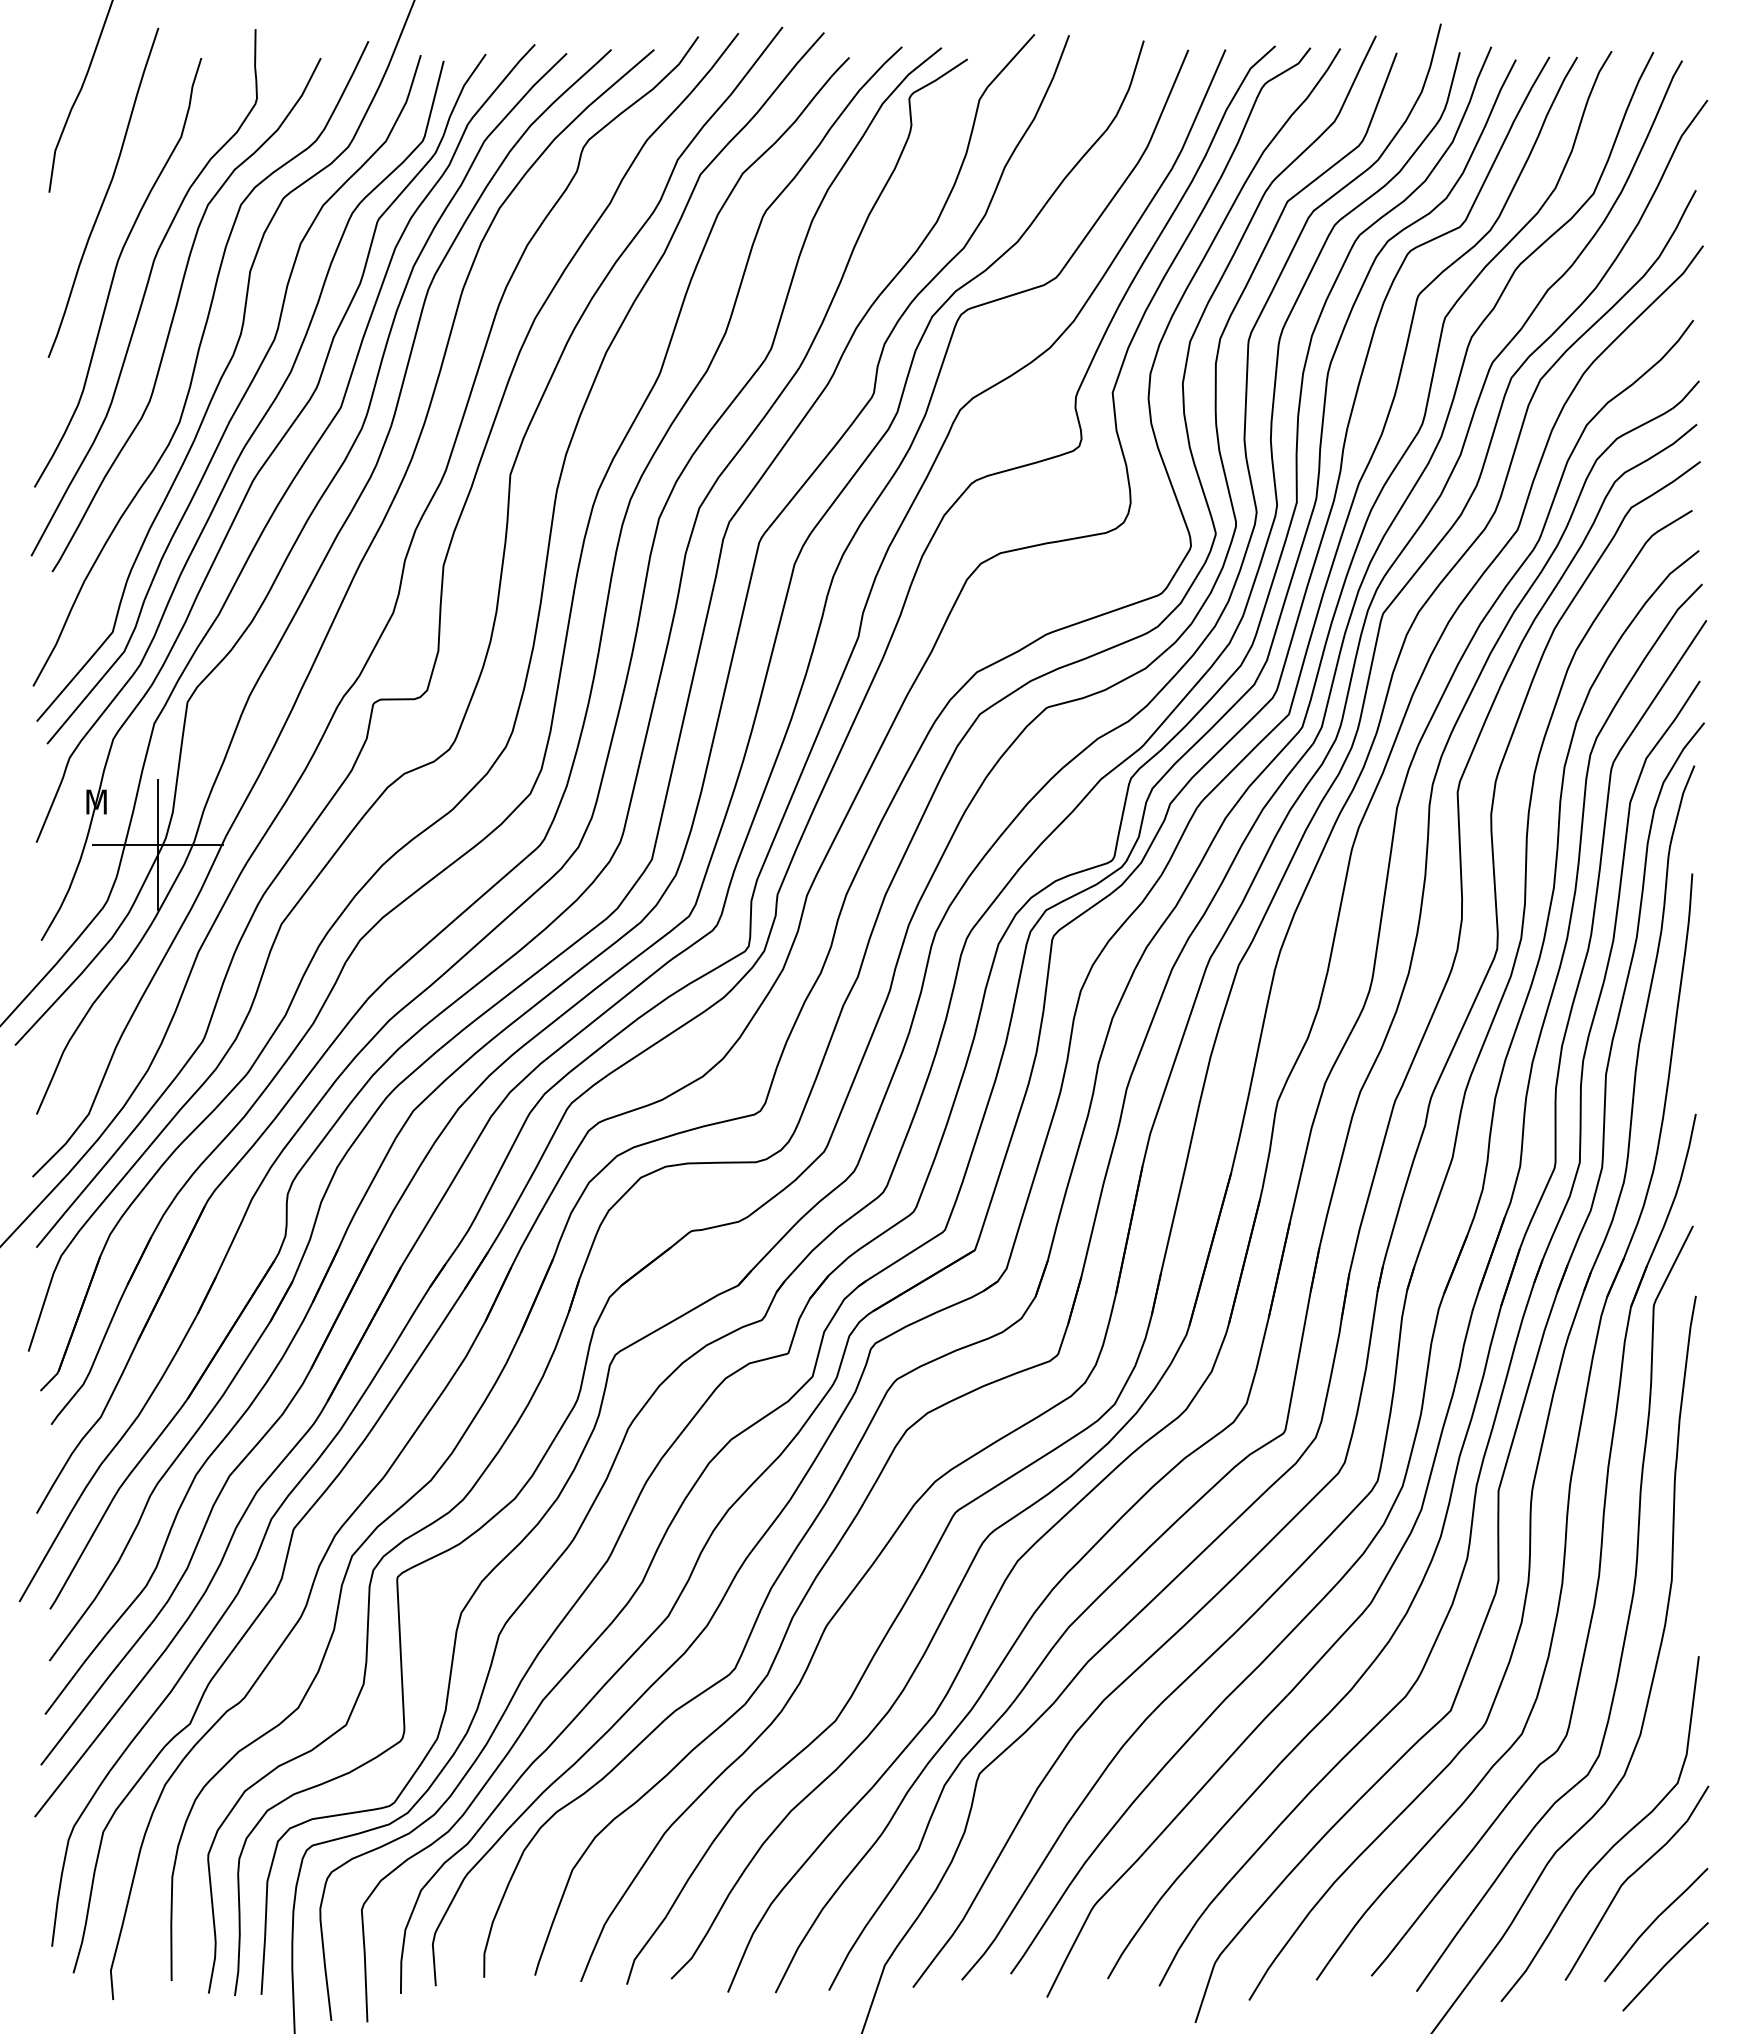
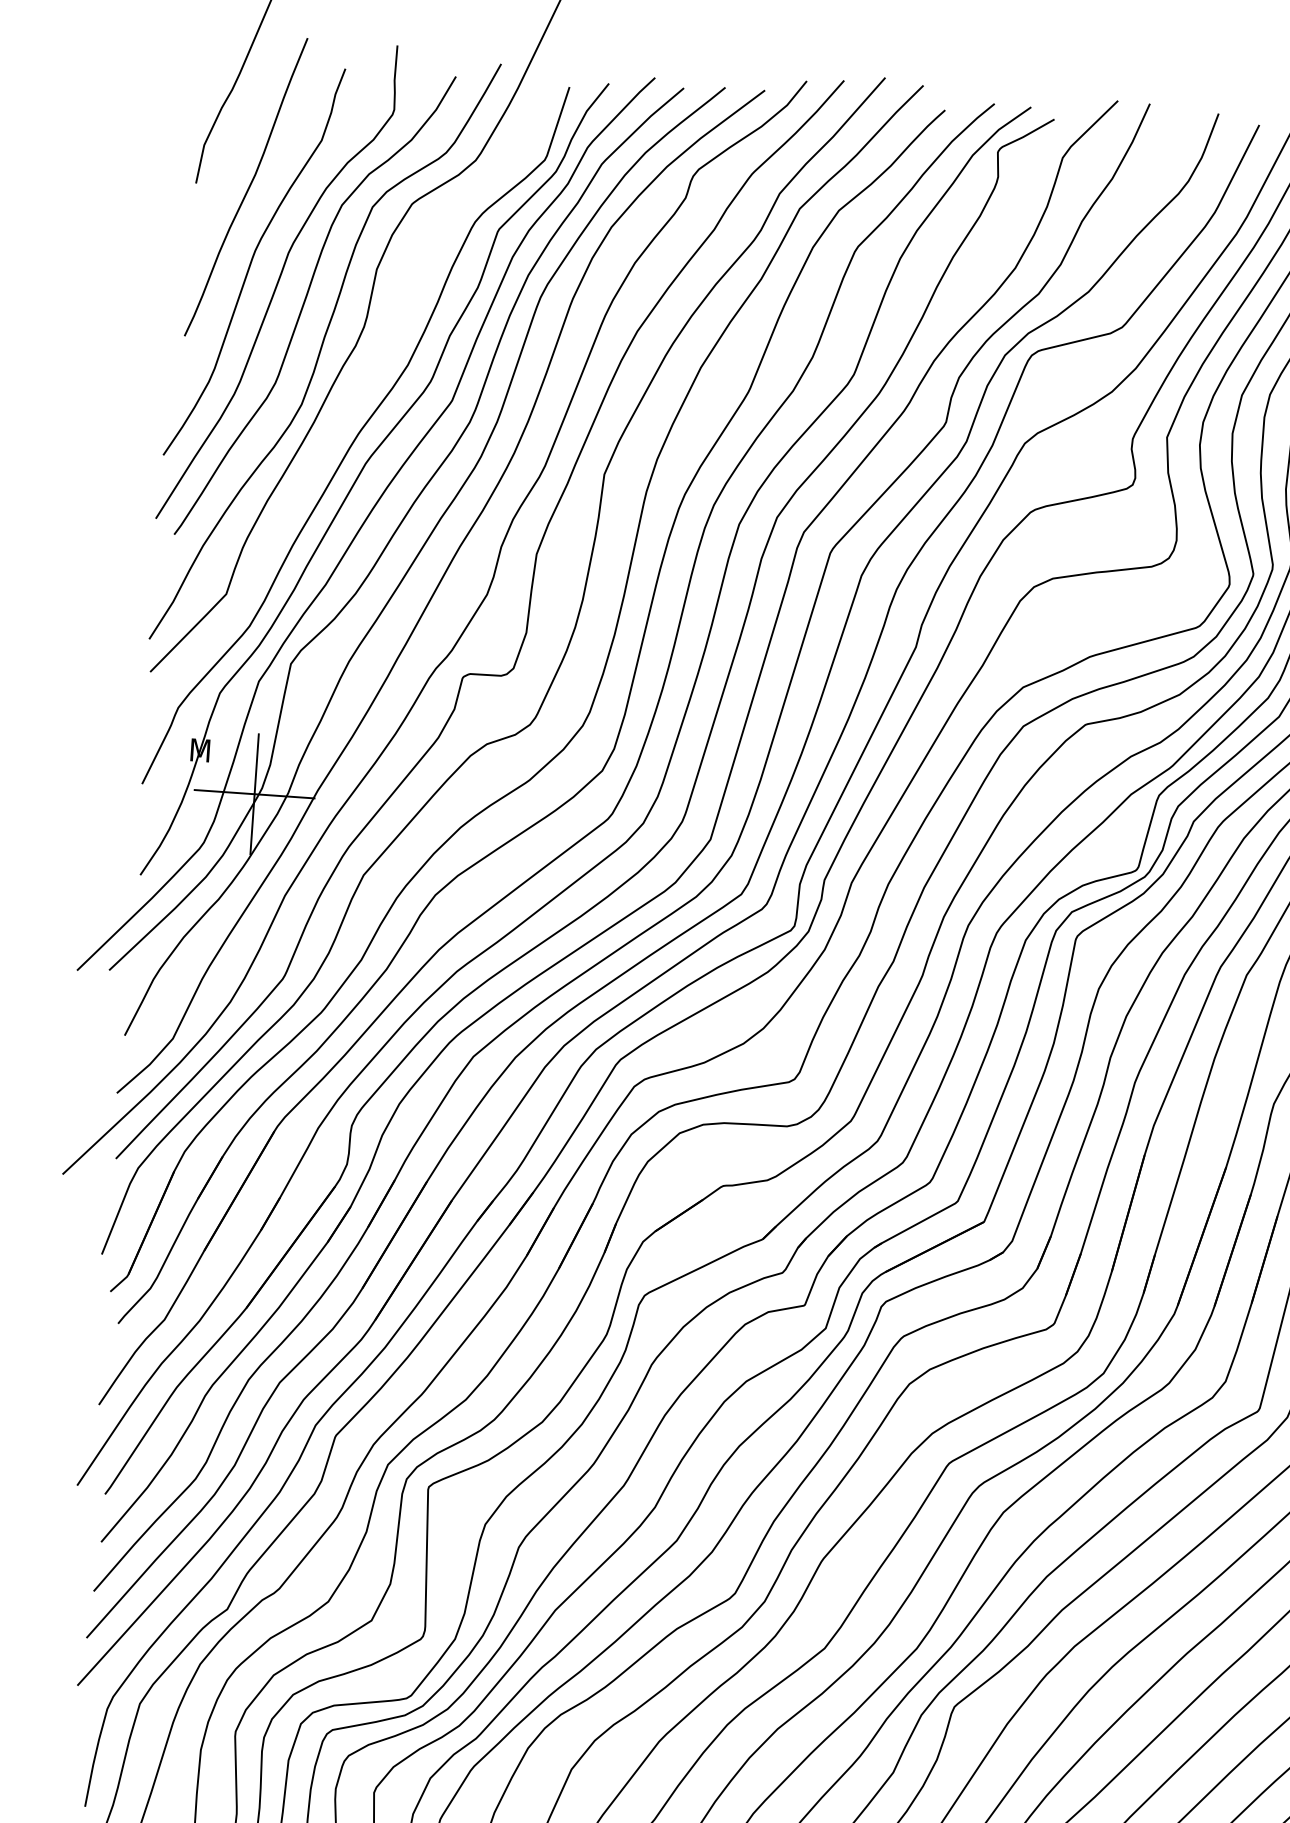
curve: (239, 401) -> (358, 389), removed

